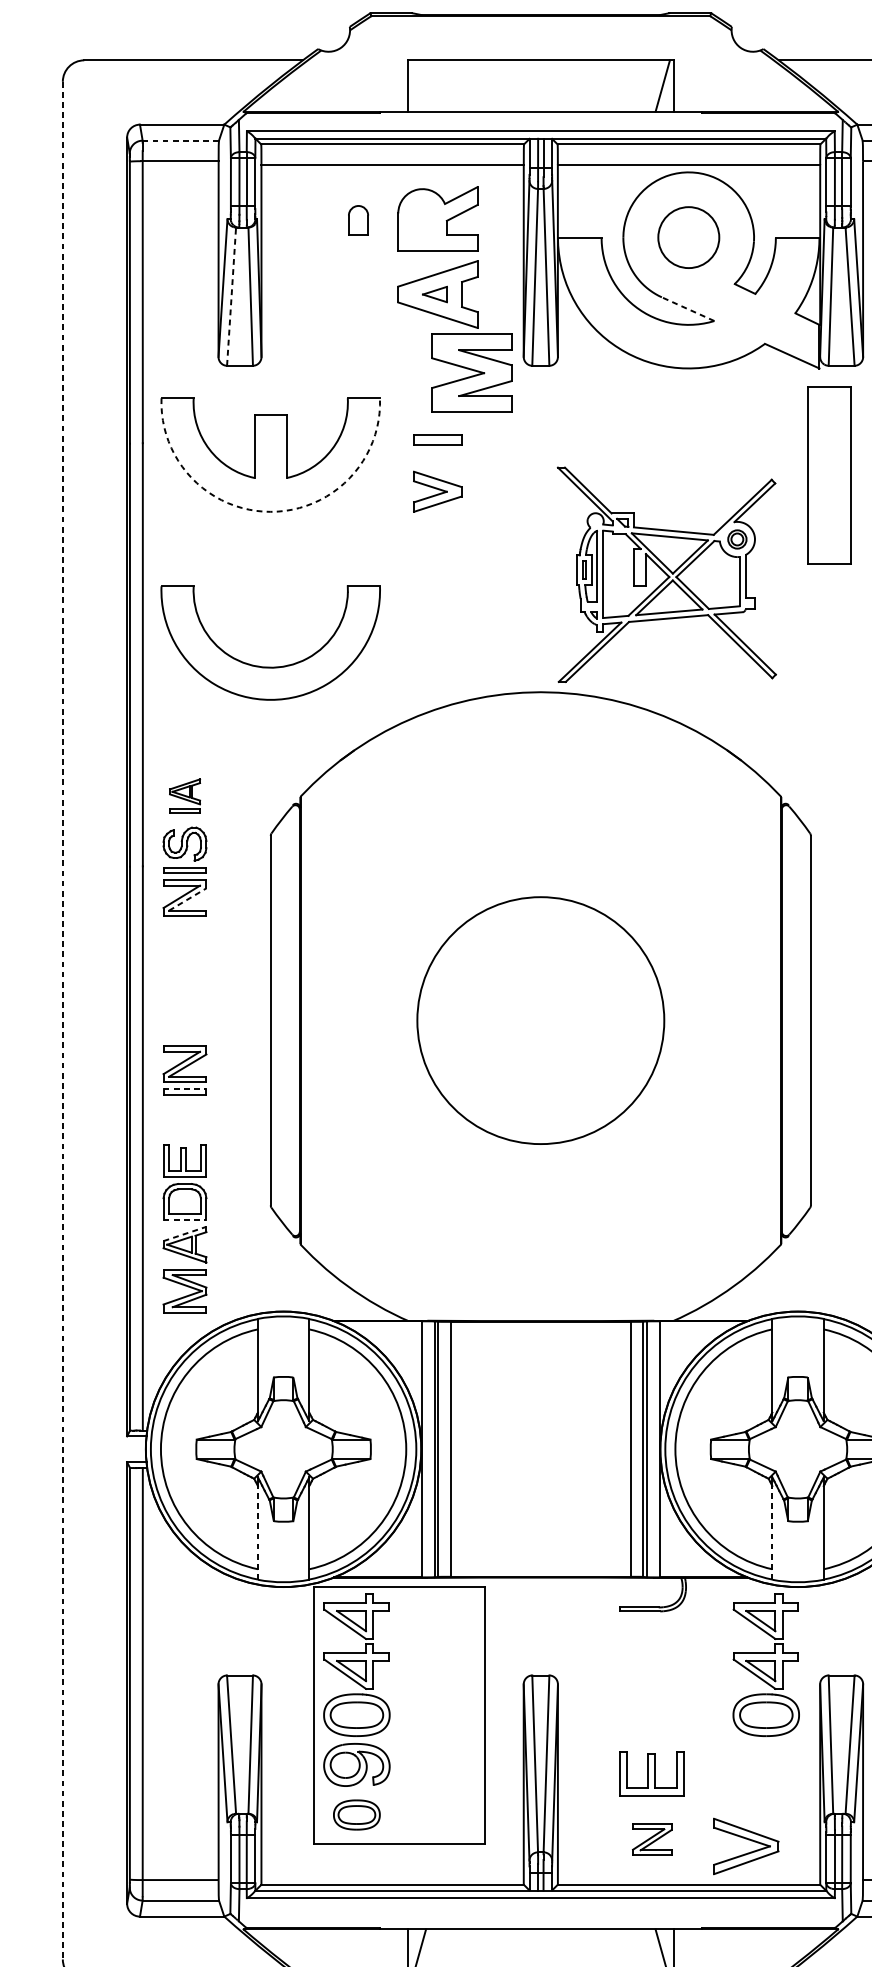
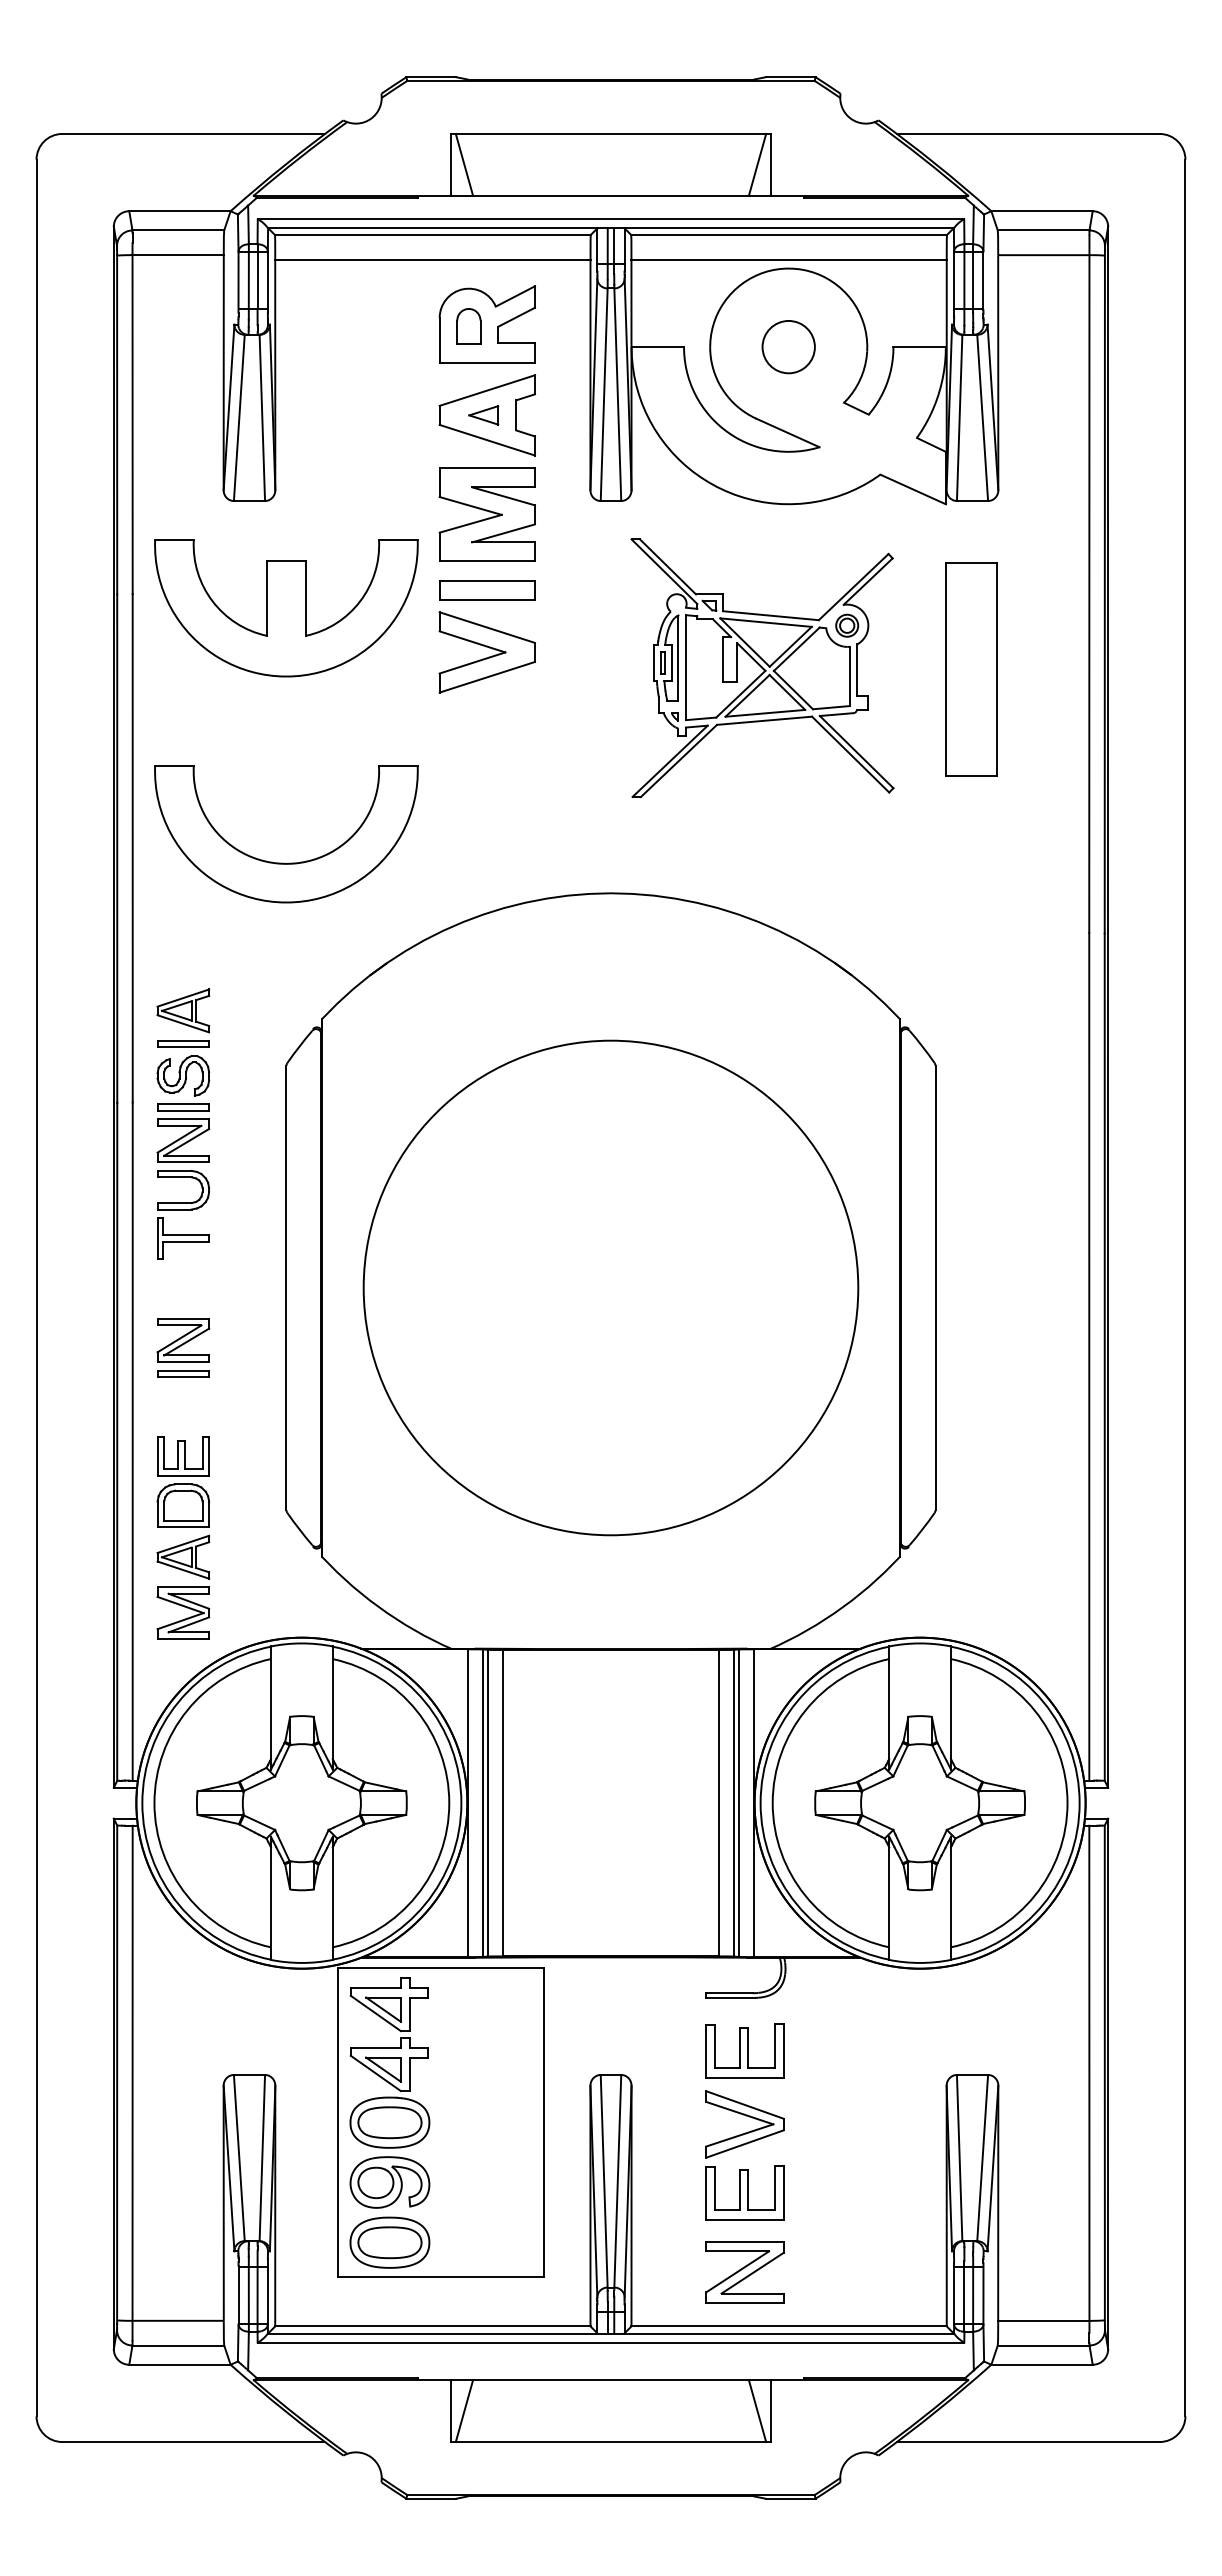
line: (418, 85) -> (464, 164), added
line: (180, 140) -> (178, 230), dashed -> solid
part: (358, 220) -> (468, 326), moved
circle: (688, 238) -> (788, 347), size x0.71
line: (231, 296) -> (239, 417), dashed -> solid
line: (688, 308) -> (788, 432), dashed -> solid
part: (471, 372) -> (486, 514), moved
part: (438, 440) -> (487, 590), size x1.67
part: (829, 475) -> (971, 669), moved
part: (437, 491) -> (486, 652), size x1.67
arc: (270, 511) -> (286, 676), dashed -> solid
part: (666, 574) -> (762, 667), moved
part: (185, 795) -> (183, 1017), size x1.43
line: (188, 899) -> (187, 1142), dashed -> solid
part: (185, 959) -> (183, 1214), added
circle: (540, 1020) -> (610, 1287), size x1.67
line: (62, 1021) -> (36, 1288), dashed -> solid
line: (185, 1089) -> (183, 1370), dashed -> solid
line: (185, 1219) -> (183, 1527), dashed -> solid
line: (185, 1234) -> (183, 1544), dashed -> solid
line: (257, 1532) -> (270, 1903), dashed -> solid
line: (772, 1532) -> (889, 1903), dashed -> solid
part: (651, 1655) -> (744, 2050), added
part: (765, 1665) -> (881, 2062), removed
part: (356, 1814) -> (389, 2242), size x1.43
part: (651, 1839) -> (744, 2272), size x1.67
part: (749, 1852) -> (748, 2131), moved

